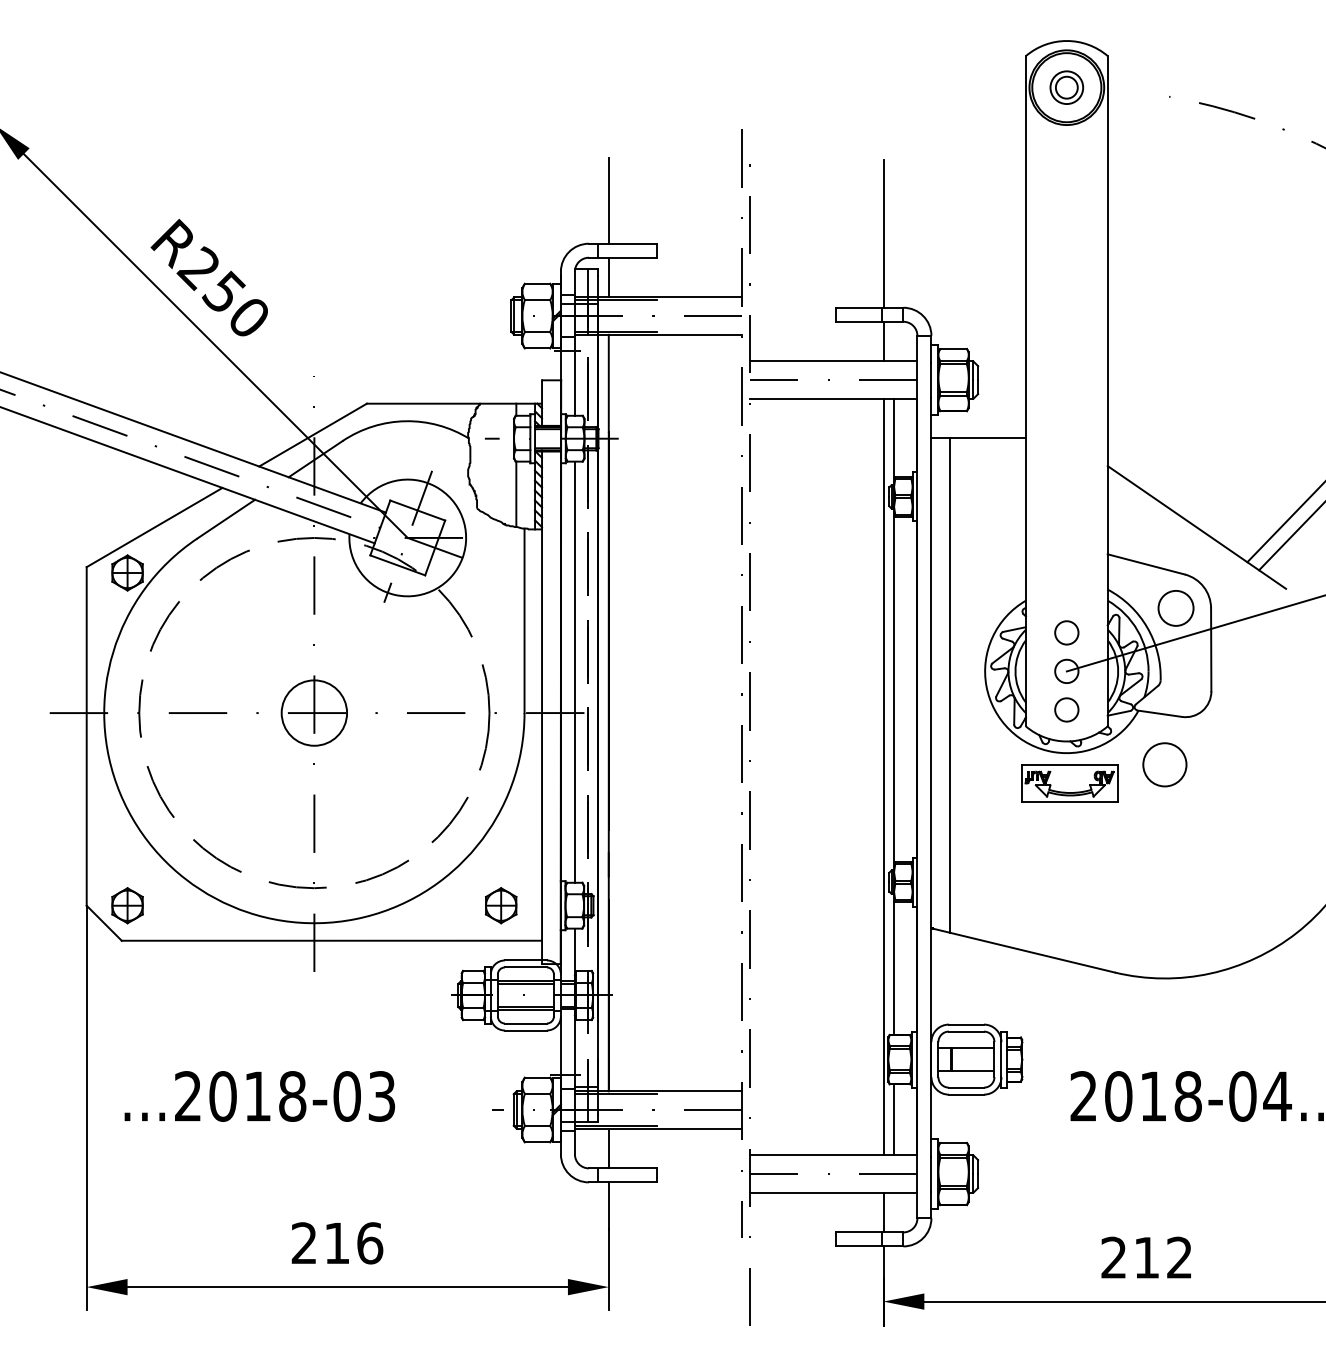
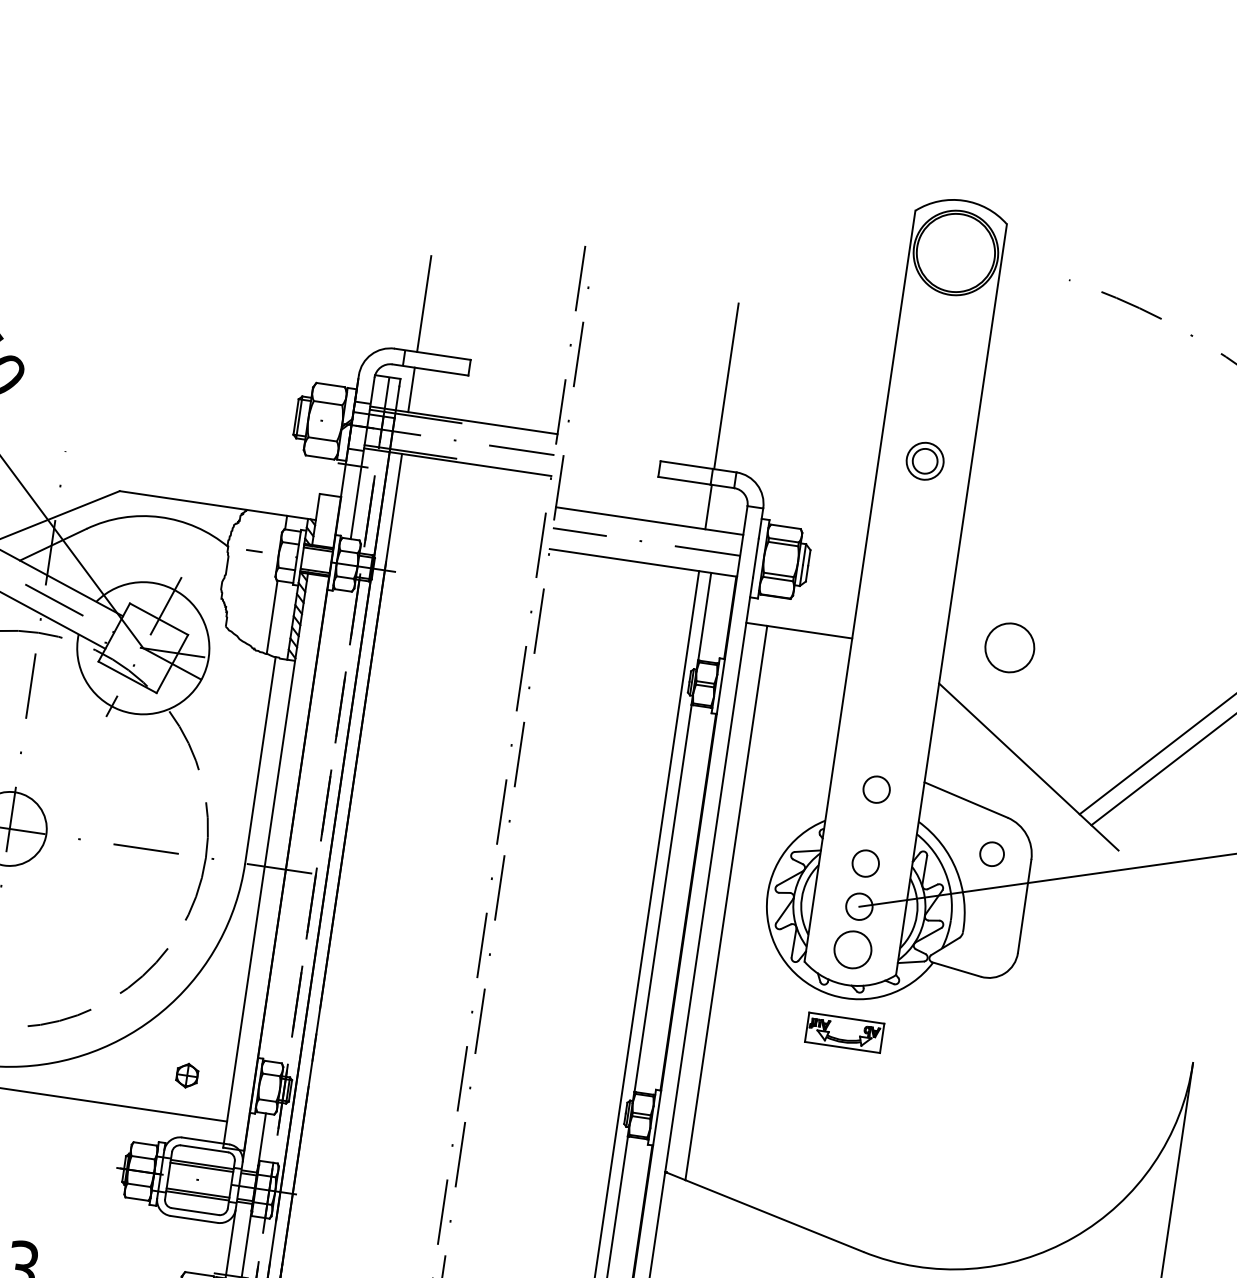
part: (1066, 87) -> (924, 461), moved
circle: (1066, 566) -> (876, 789), added
circle: (1175, 608) -> (991, 854), size x0.6
line: (574, 671) -> (307, 825), removed
circle: (1066, 709) -> (852, 949), size x1.4
circle: (1164, 764) -> (1009, 647), moved
part: (1069, 783) -> (843, 1032), size x0.7
part: (501, 905) -> (187, 1075), size x0.6

